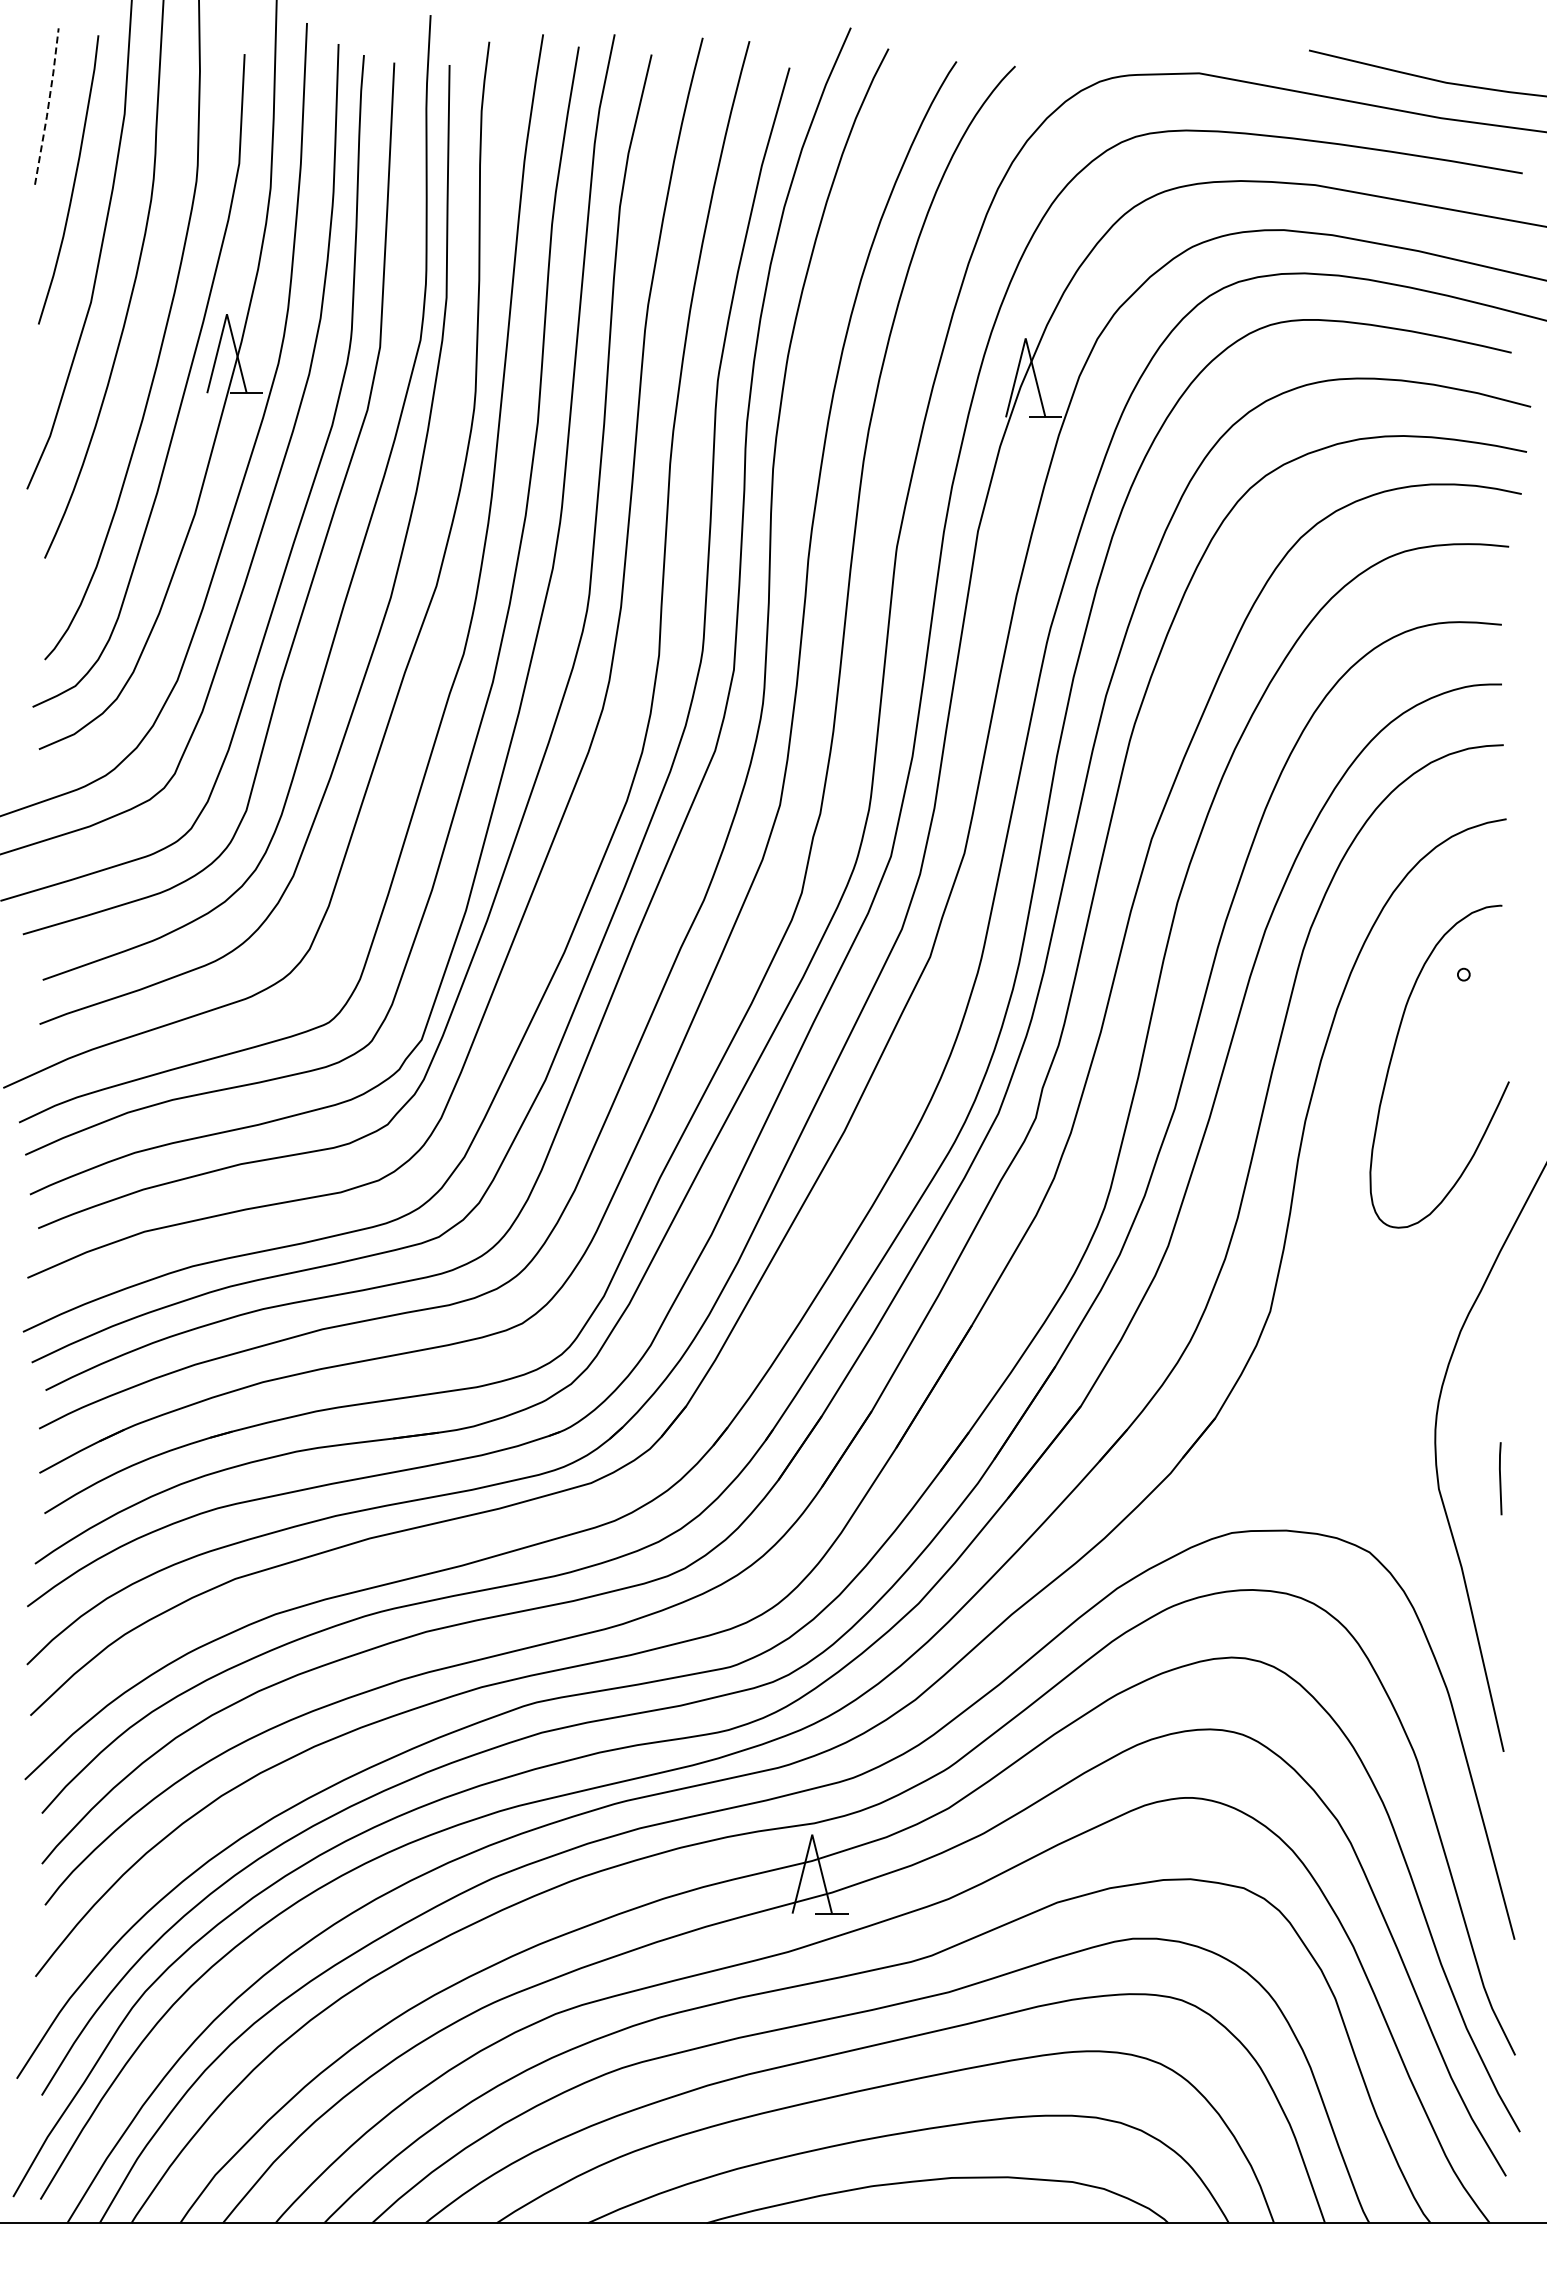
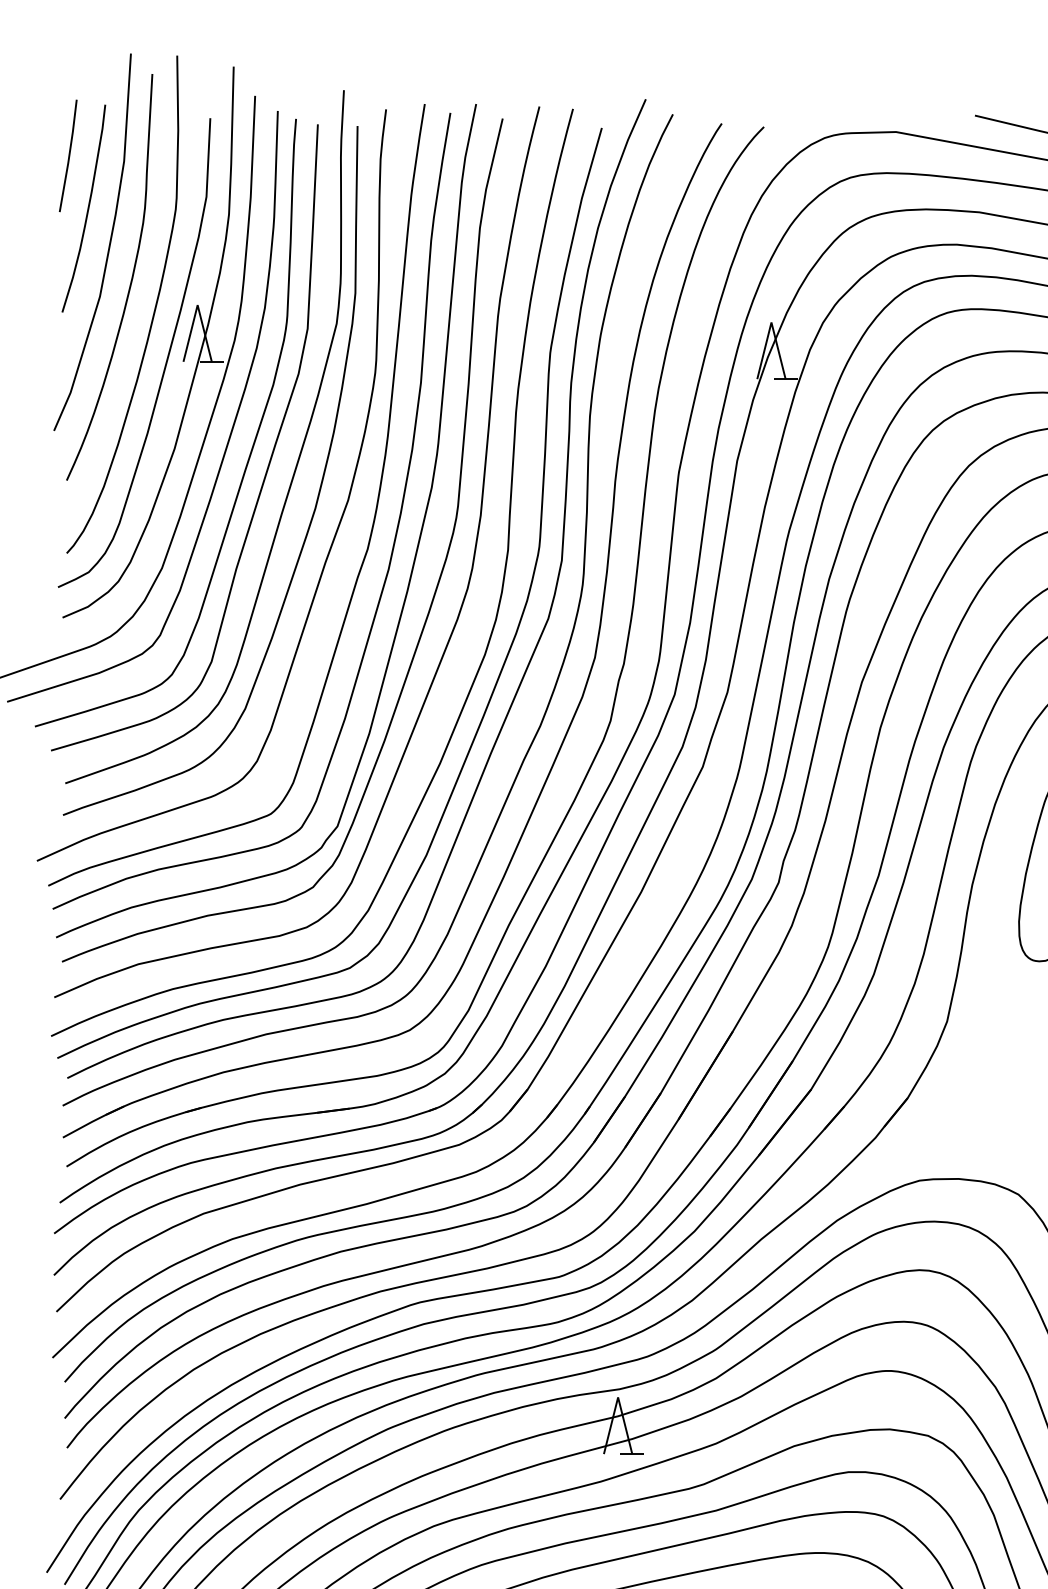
line: (48, 106) -> (69, 155), dashed -> solid

